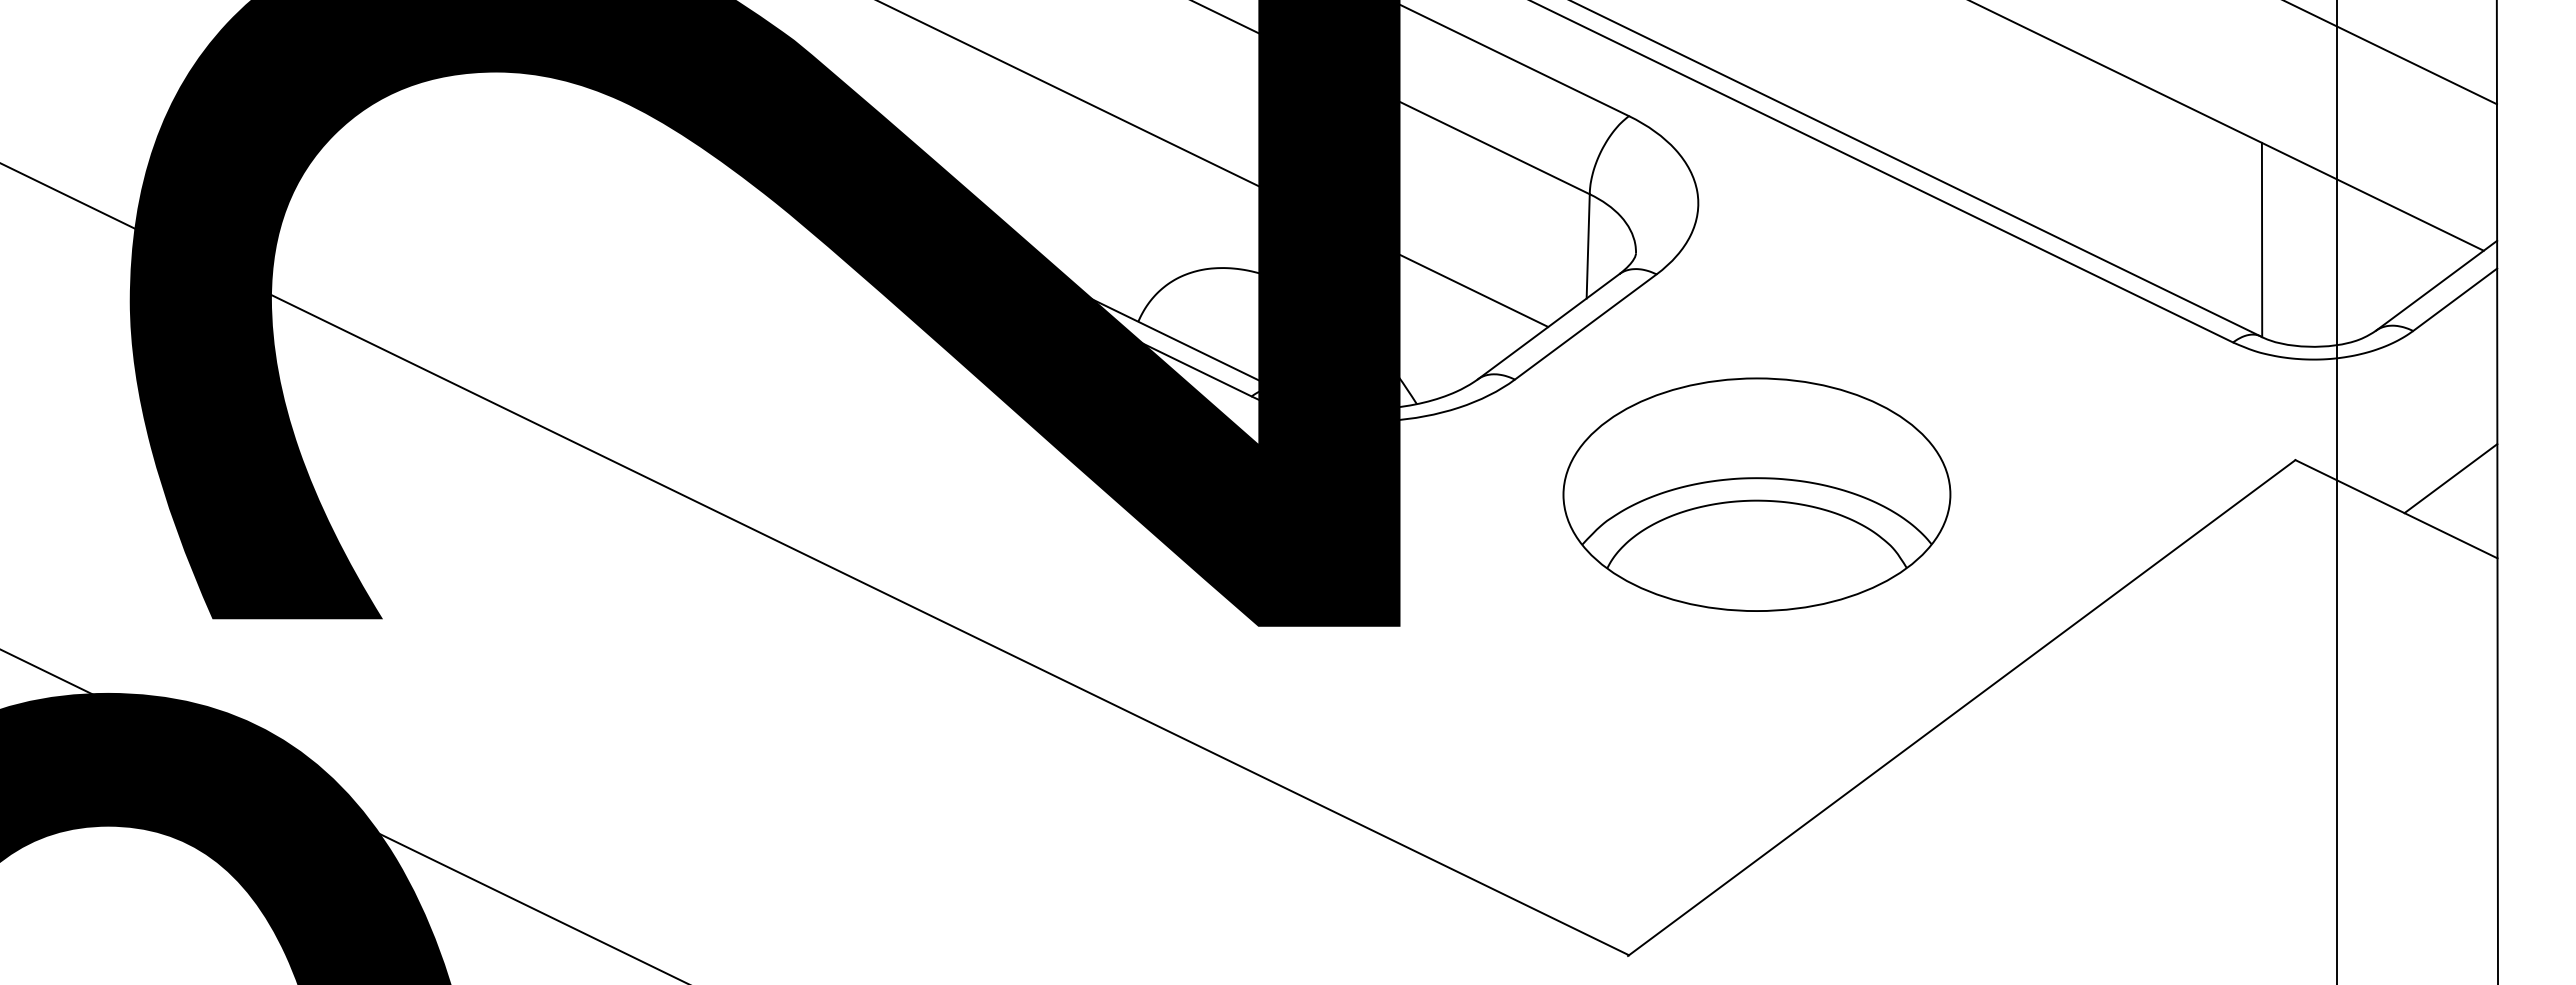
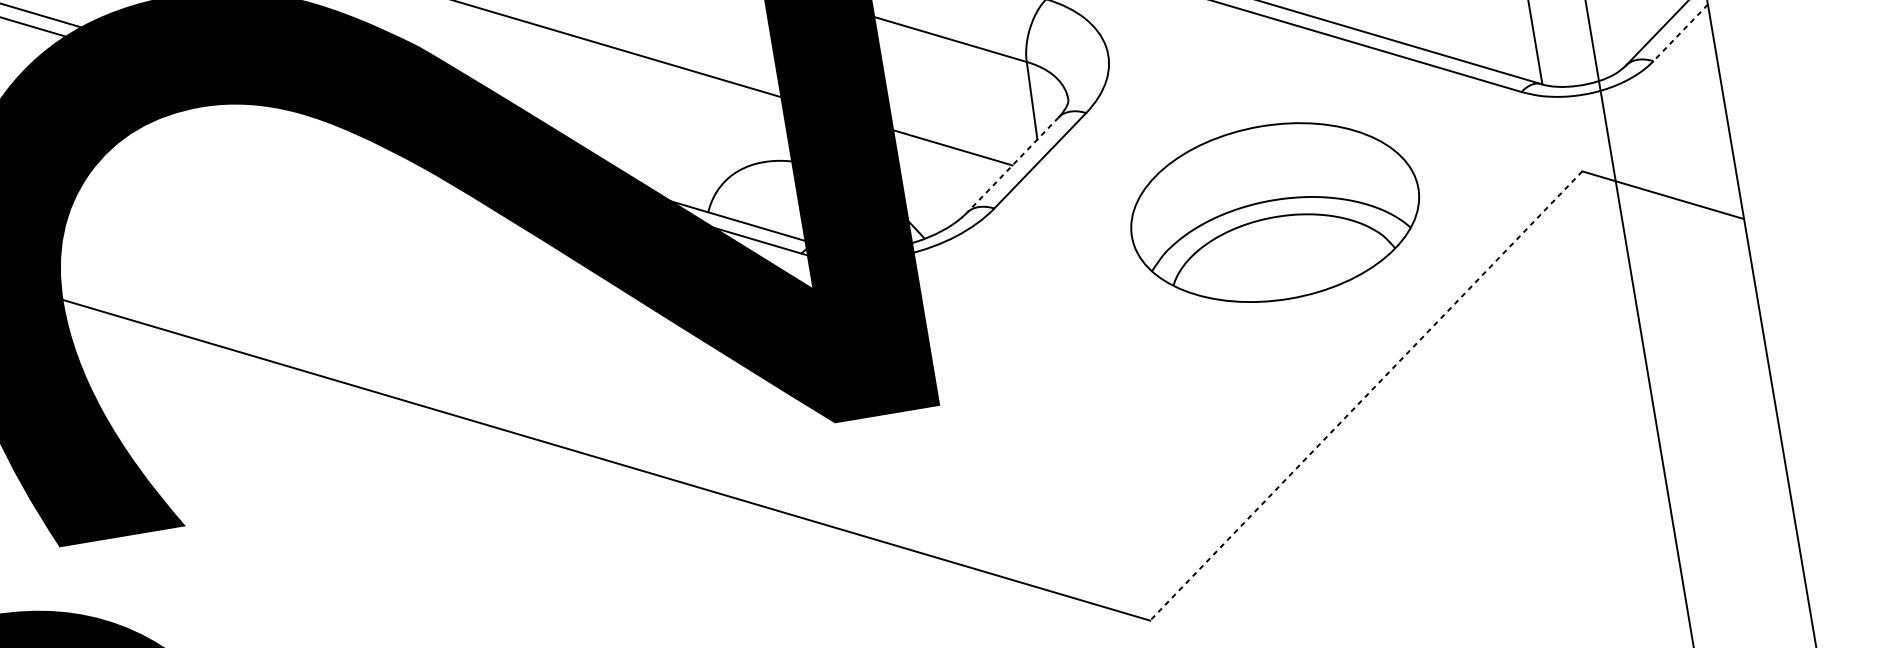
line: (2454, 300) -> (1680, 33), solid -> dashed
line: (1548, 327) -> (1012, 165), solid -> dashed
line: (2450, 478) -> (1699, 165), removed
part: (1756, 494) -> (1274, 212), moved
line: (1961, 708) -> (1365, 396), solid -> dashed

